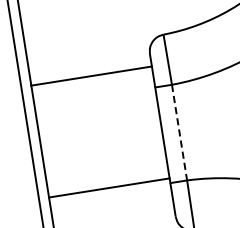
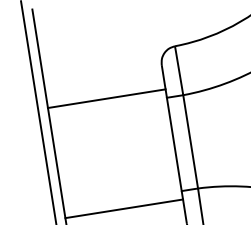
line: (91, 75) -> (106, 98), moved
line: (179, 133) -> (190, 142), dashed -> solid
line: (109, 187) -> (124, 208), moved

